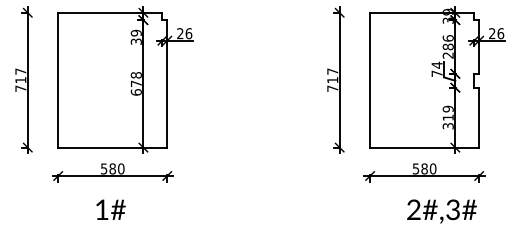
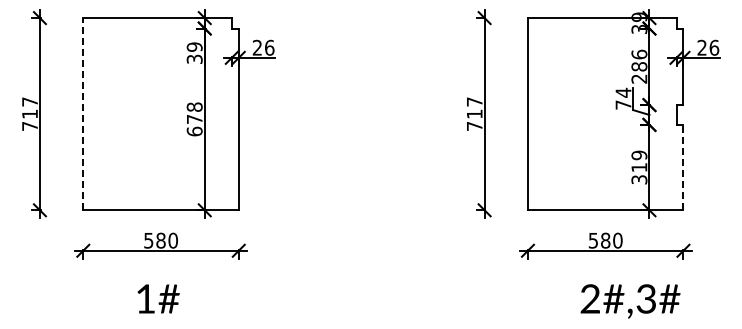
line: (58, 79) -> (83, 113), solid -> dashed
line: (479, 117) -> (683, 167), solid -> dashed

